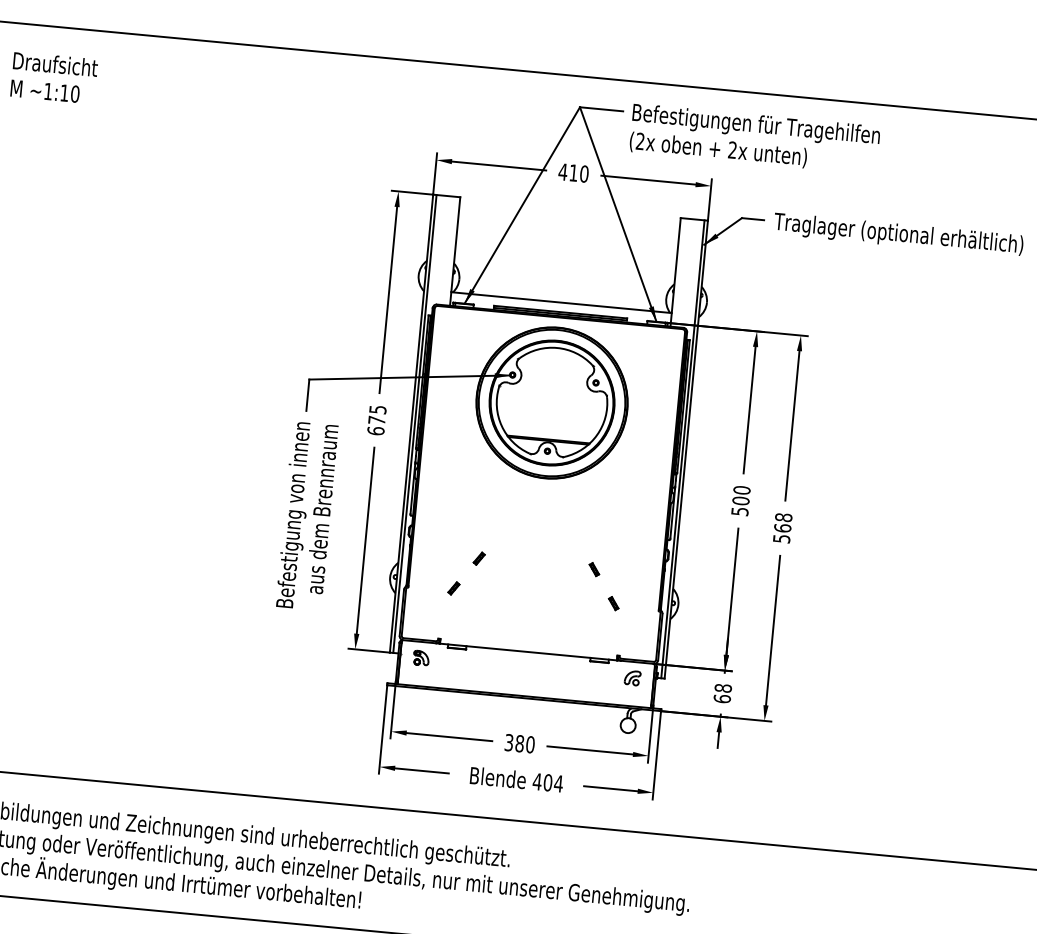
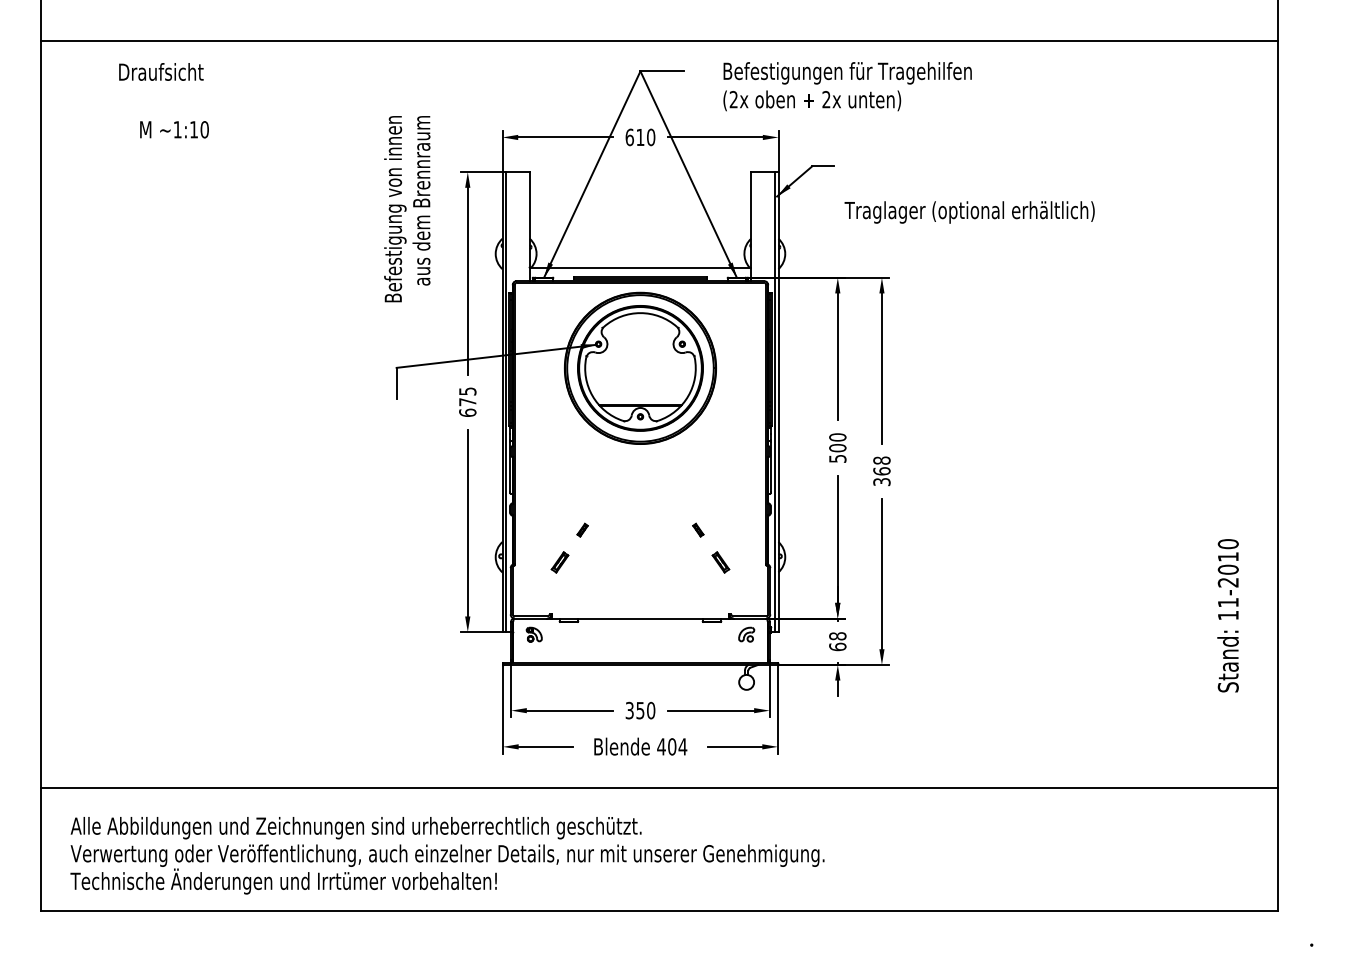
text: (55, 63) -> (161, 71), moved
text: (45, 91) -> (174, 129), moved
text: (754, 139) -> (847, 86), moved
text: (562, 172) -> (629, 137), 410 -> 610
text: (898, 234) -> (969, 212), moved
text: (307, 516) -> (407, 209), moved
text: (781, 538) -> (881, 481), 568 -> 368
part: (454, 587) -> (560, 561), size x1.6
part: (613, 602) -> (720, 561), size x1.6
text: (519, 743) -> (640, 710), 380 -> 350

